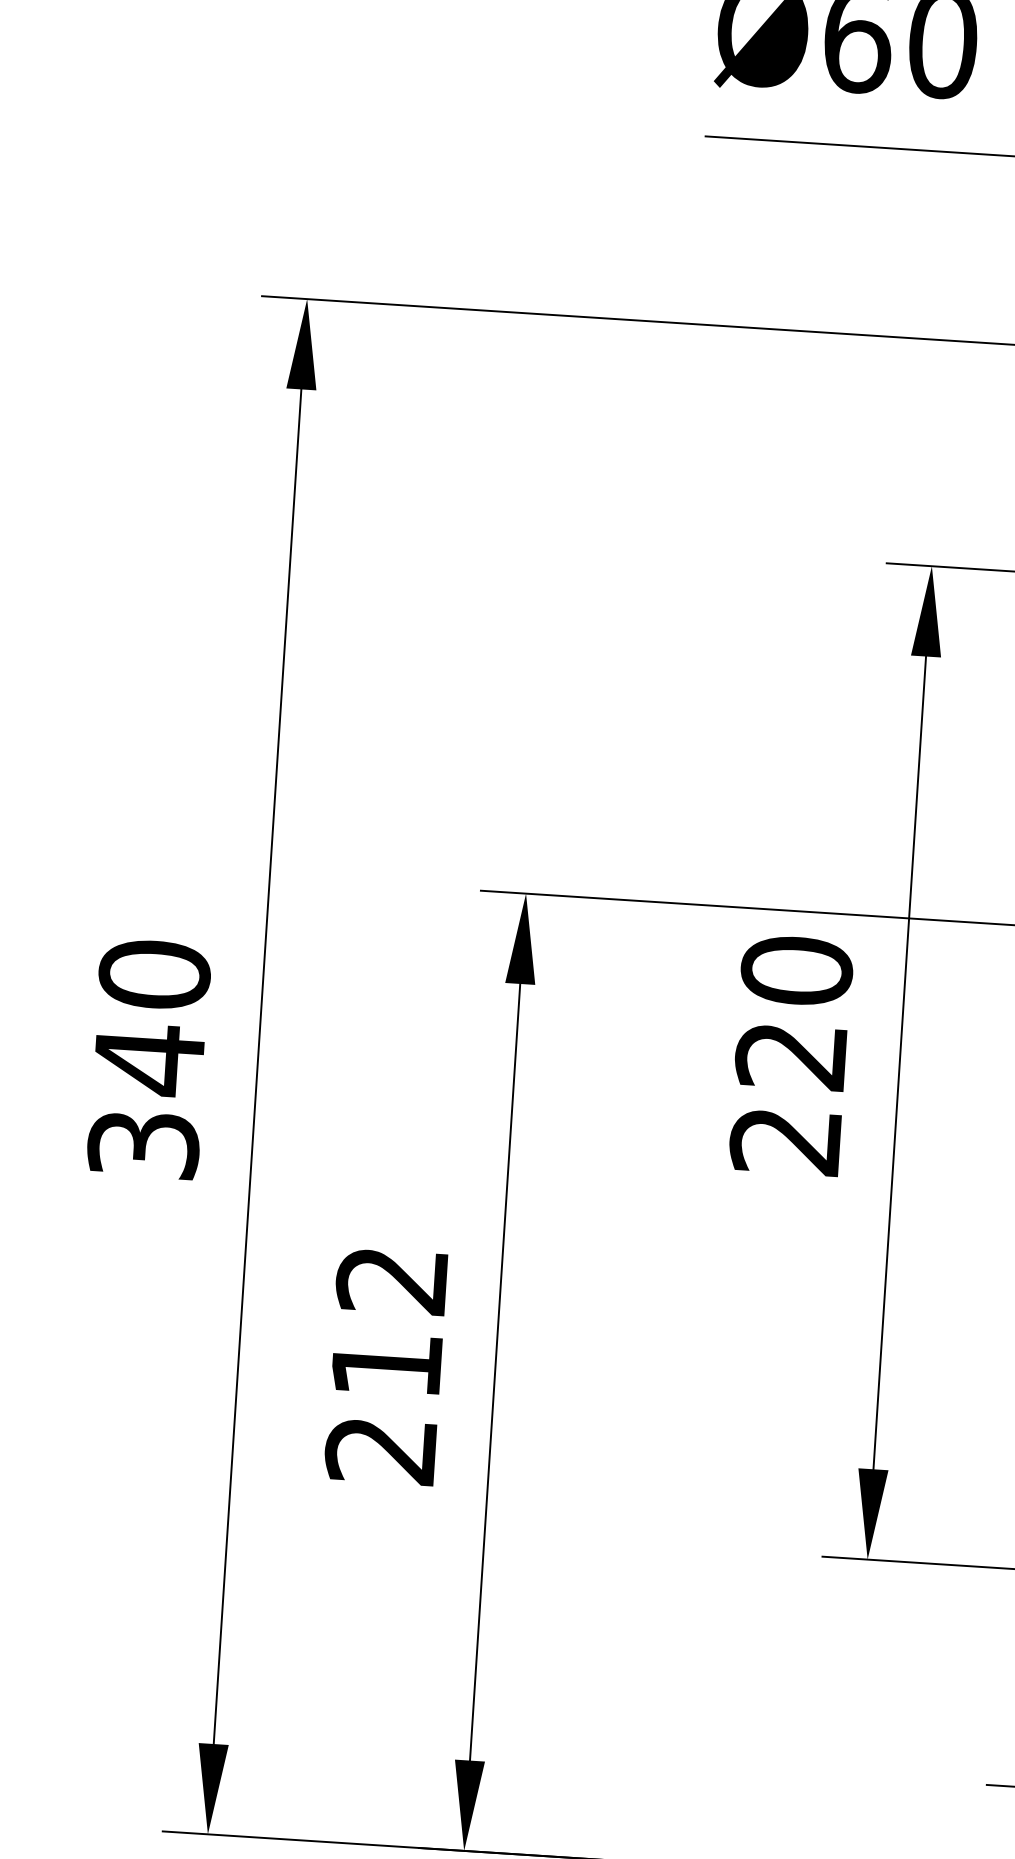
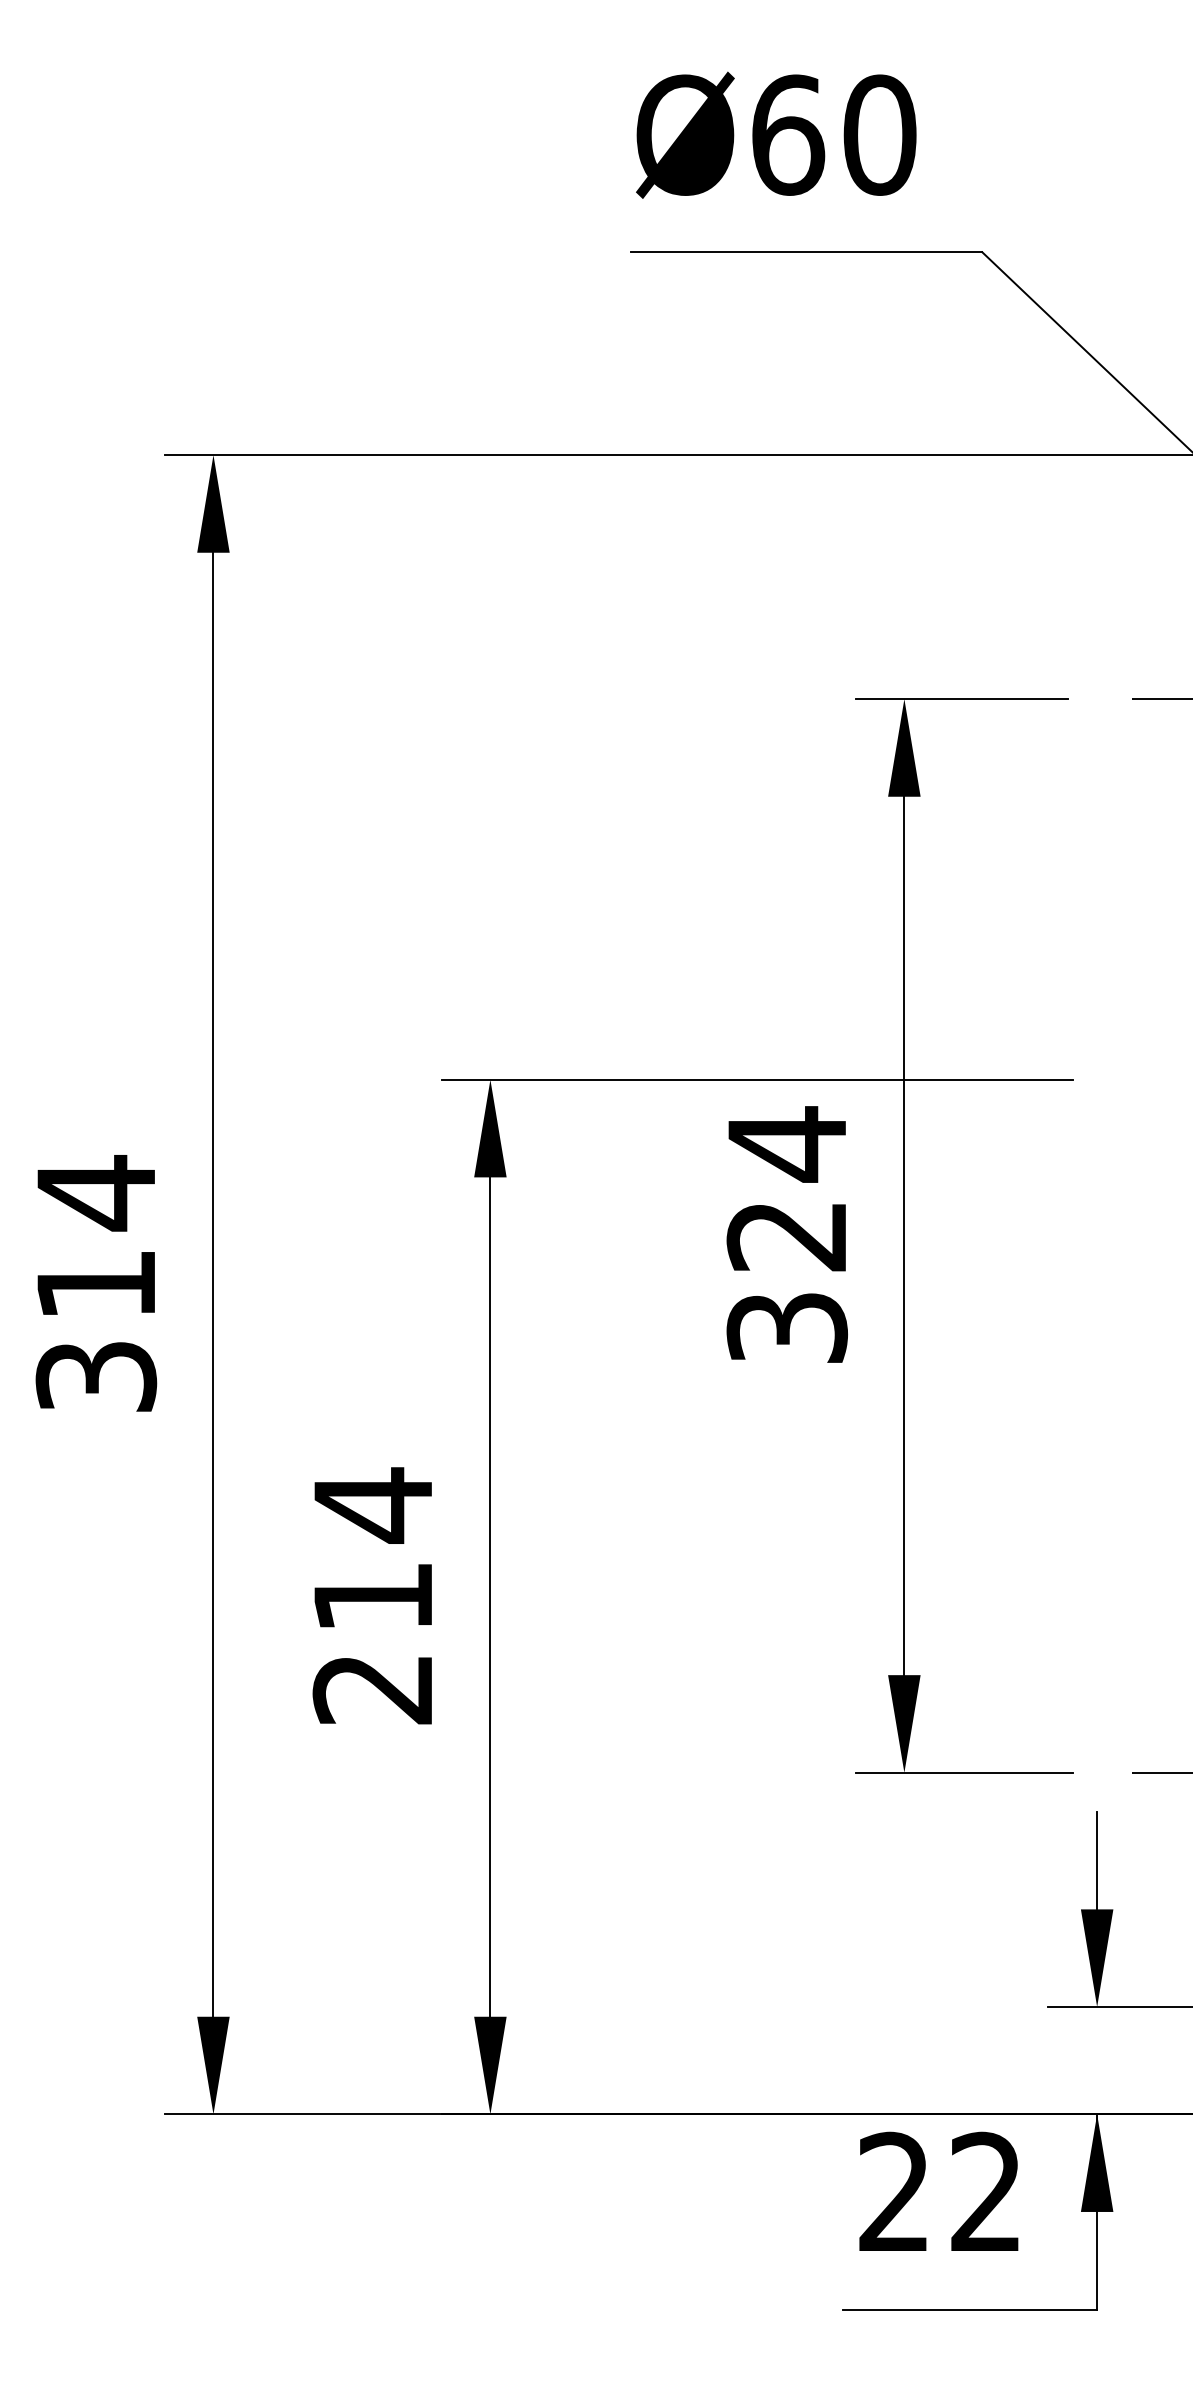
text: (152, 1017) -> (96, 1239), 340 -> 314
text: (791, 1054) -> (787, 1234), 220 -> 324
text: (390, 1280) -> (371, 1505), 212 -> 214

